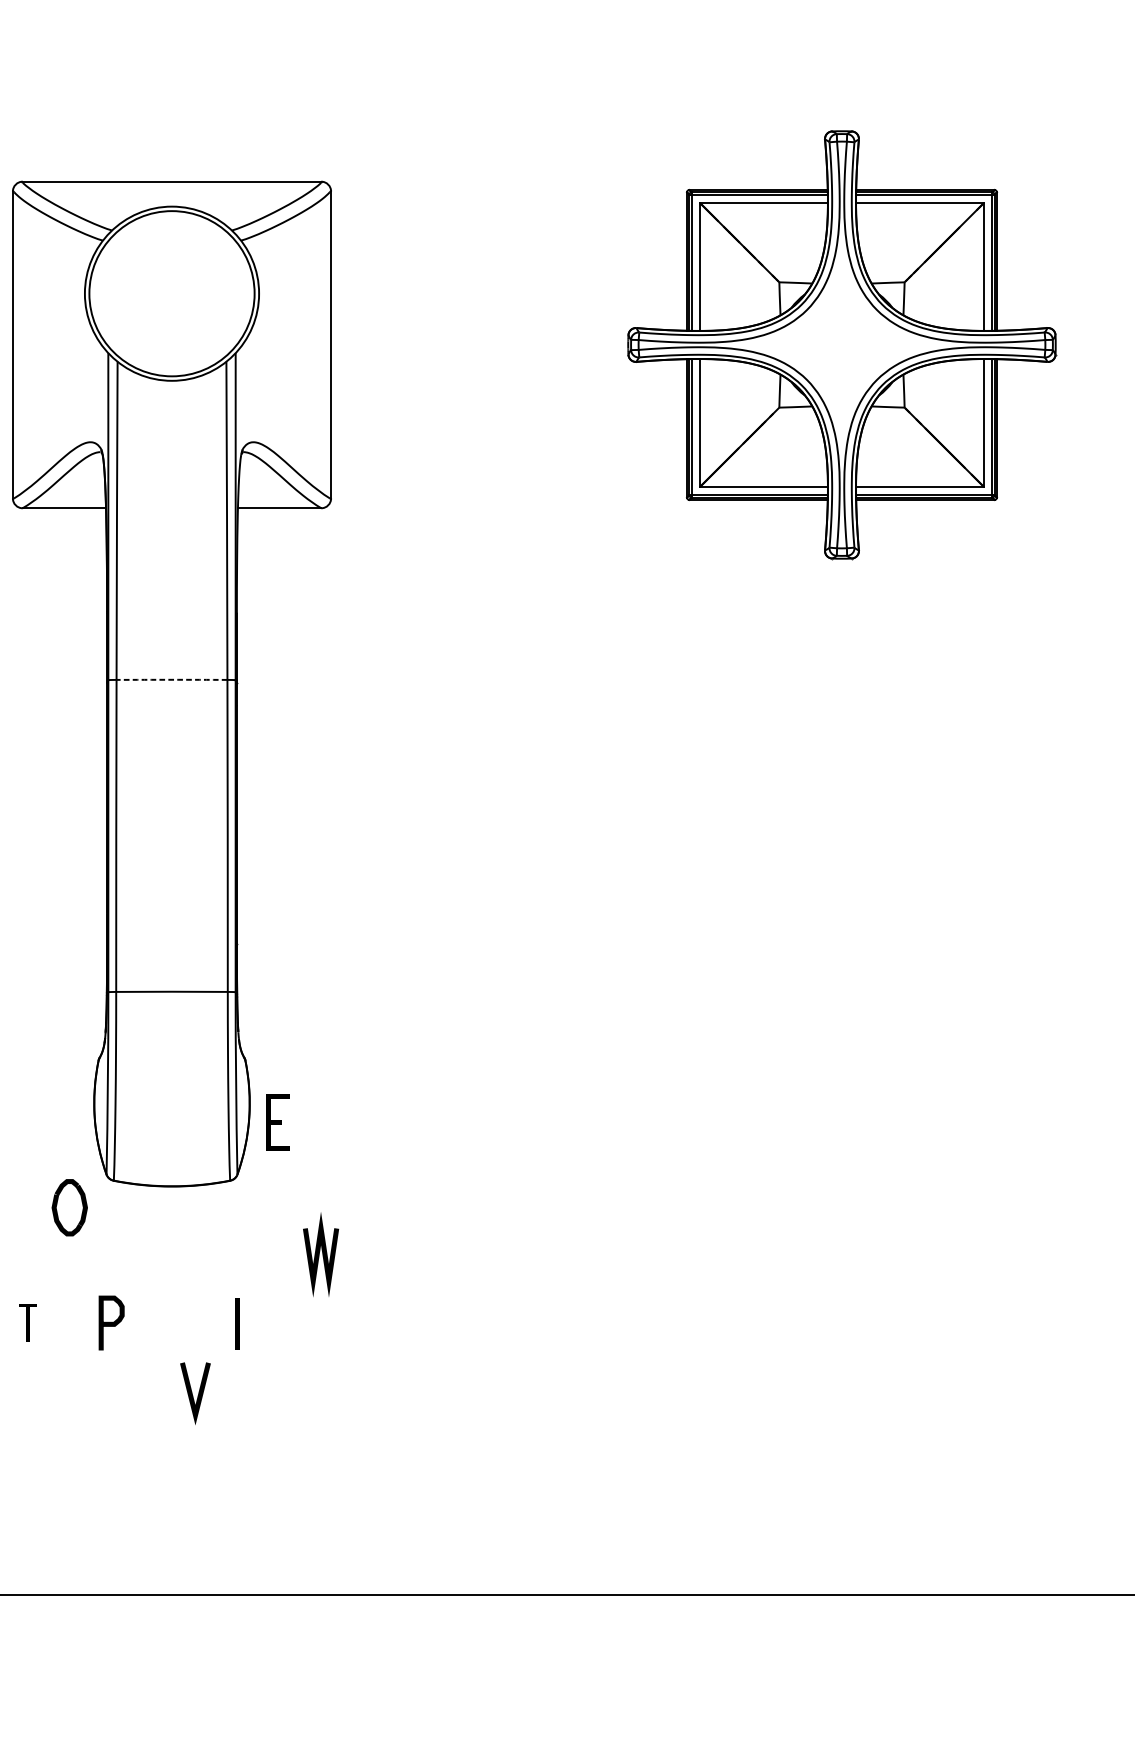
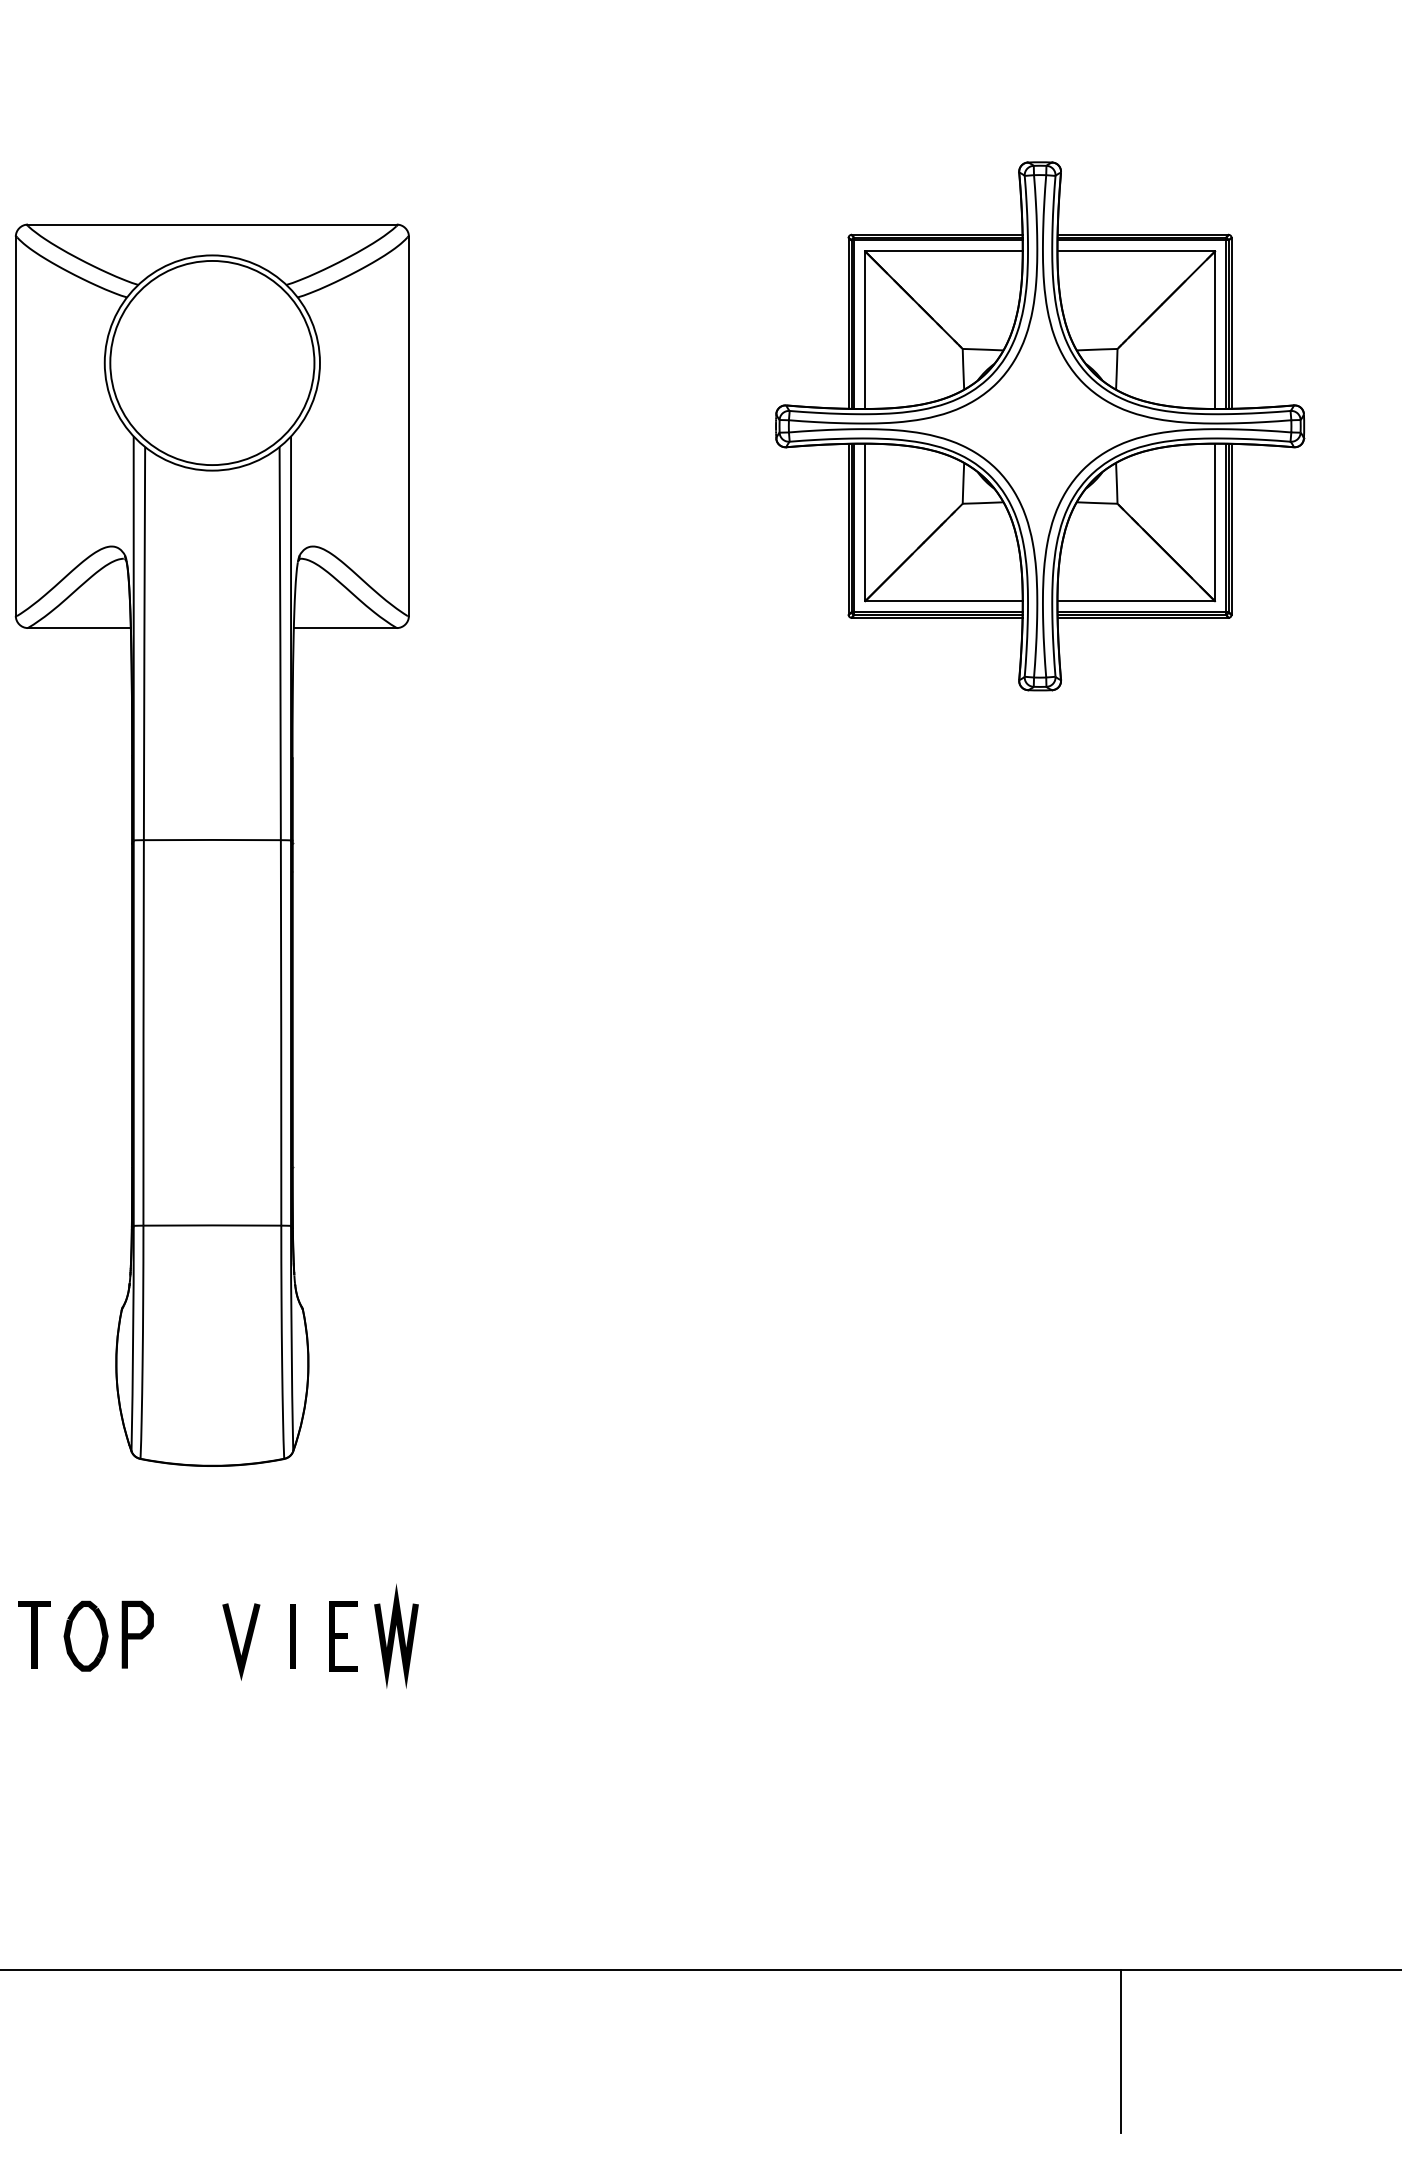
arc: (172, 680) -> (212, 840), dashed -> solid
part: (278, 1122) -> (343, 1636), moved
part: (69, 1207) -> (85, 1635), moved
line: (319, 1254) -> (394, 1635), moved
part: (28, 1322) -> (34, 1634), size x1.43
line: (198, 1394) -> (244, 1642), moved
line: (907, 1660) -> (1121, 2051), added

